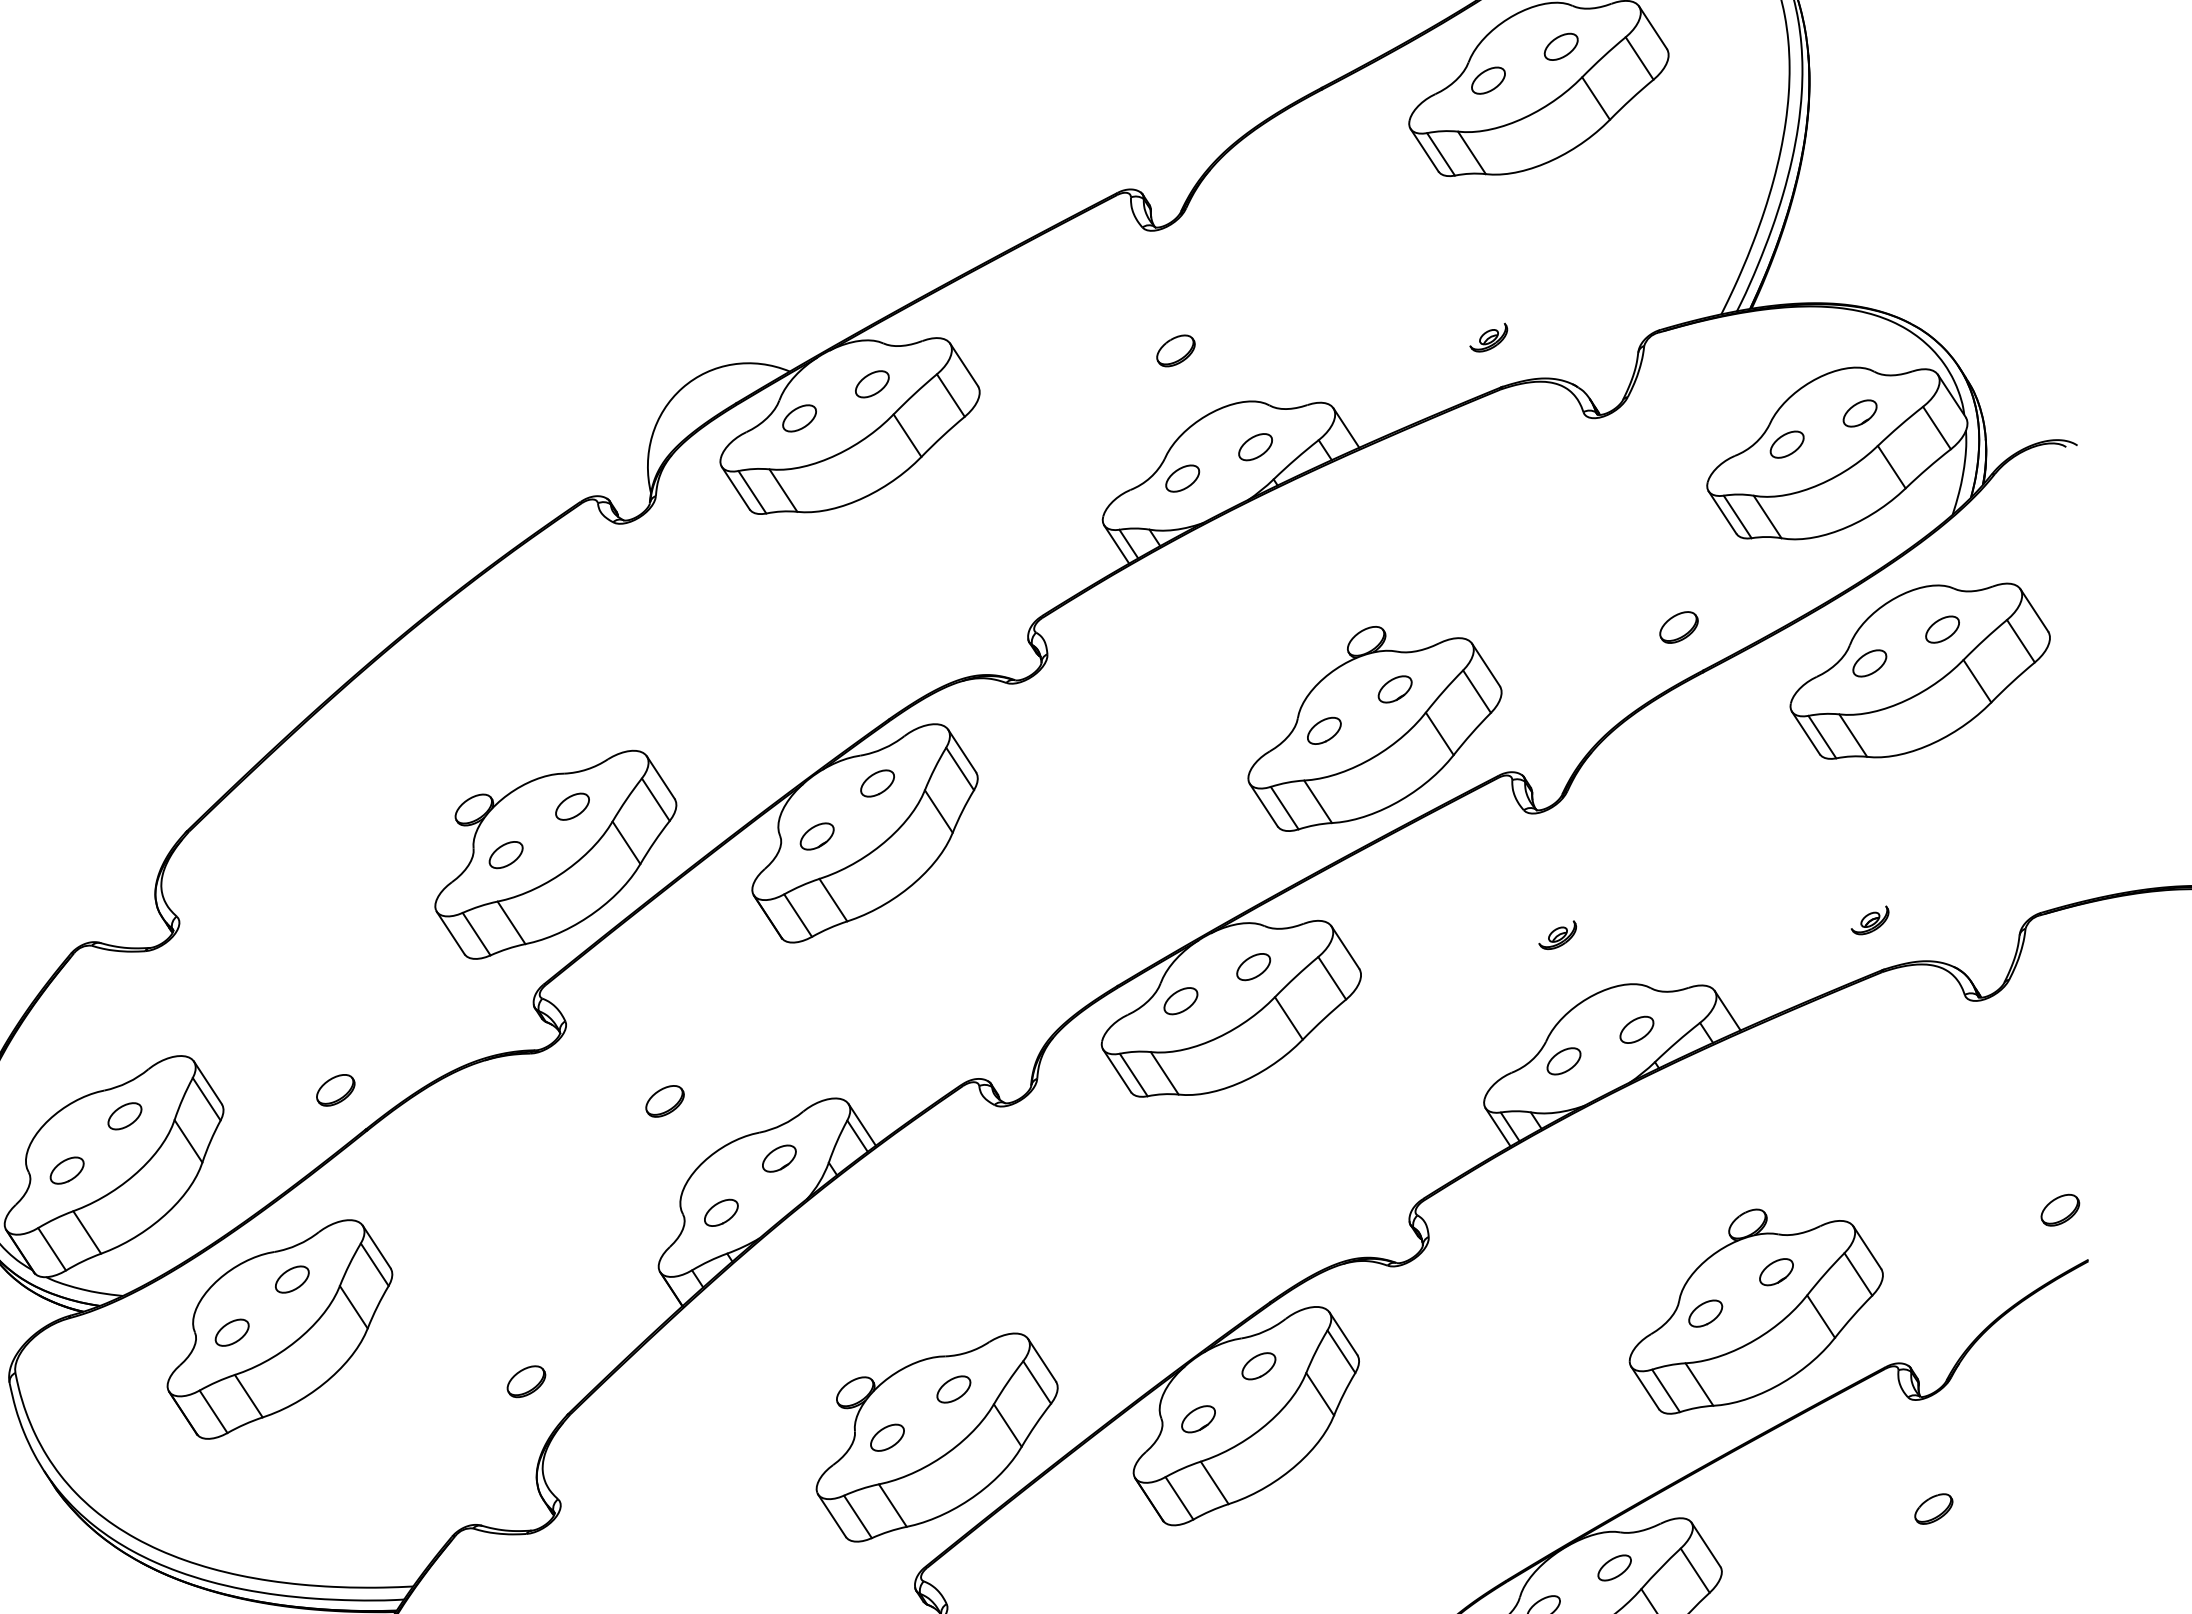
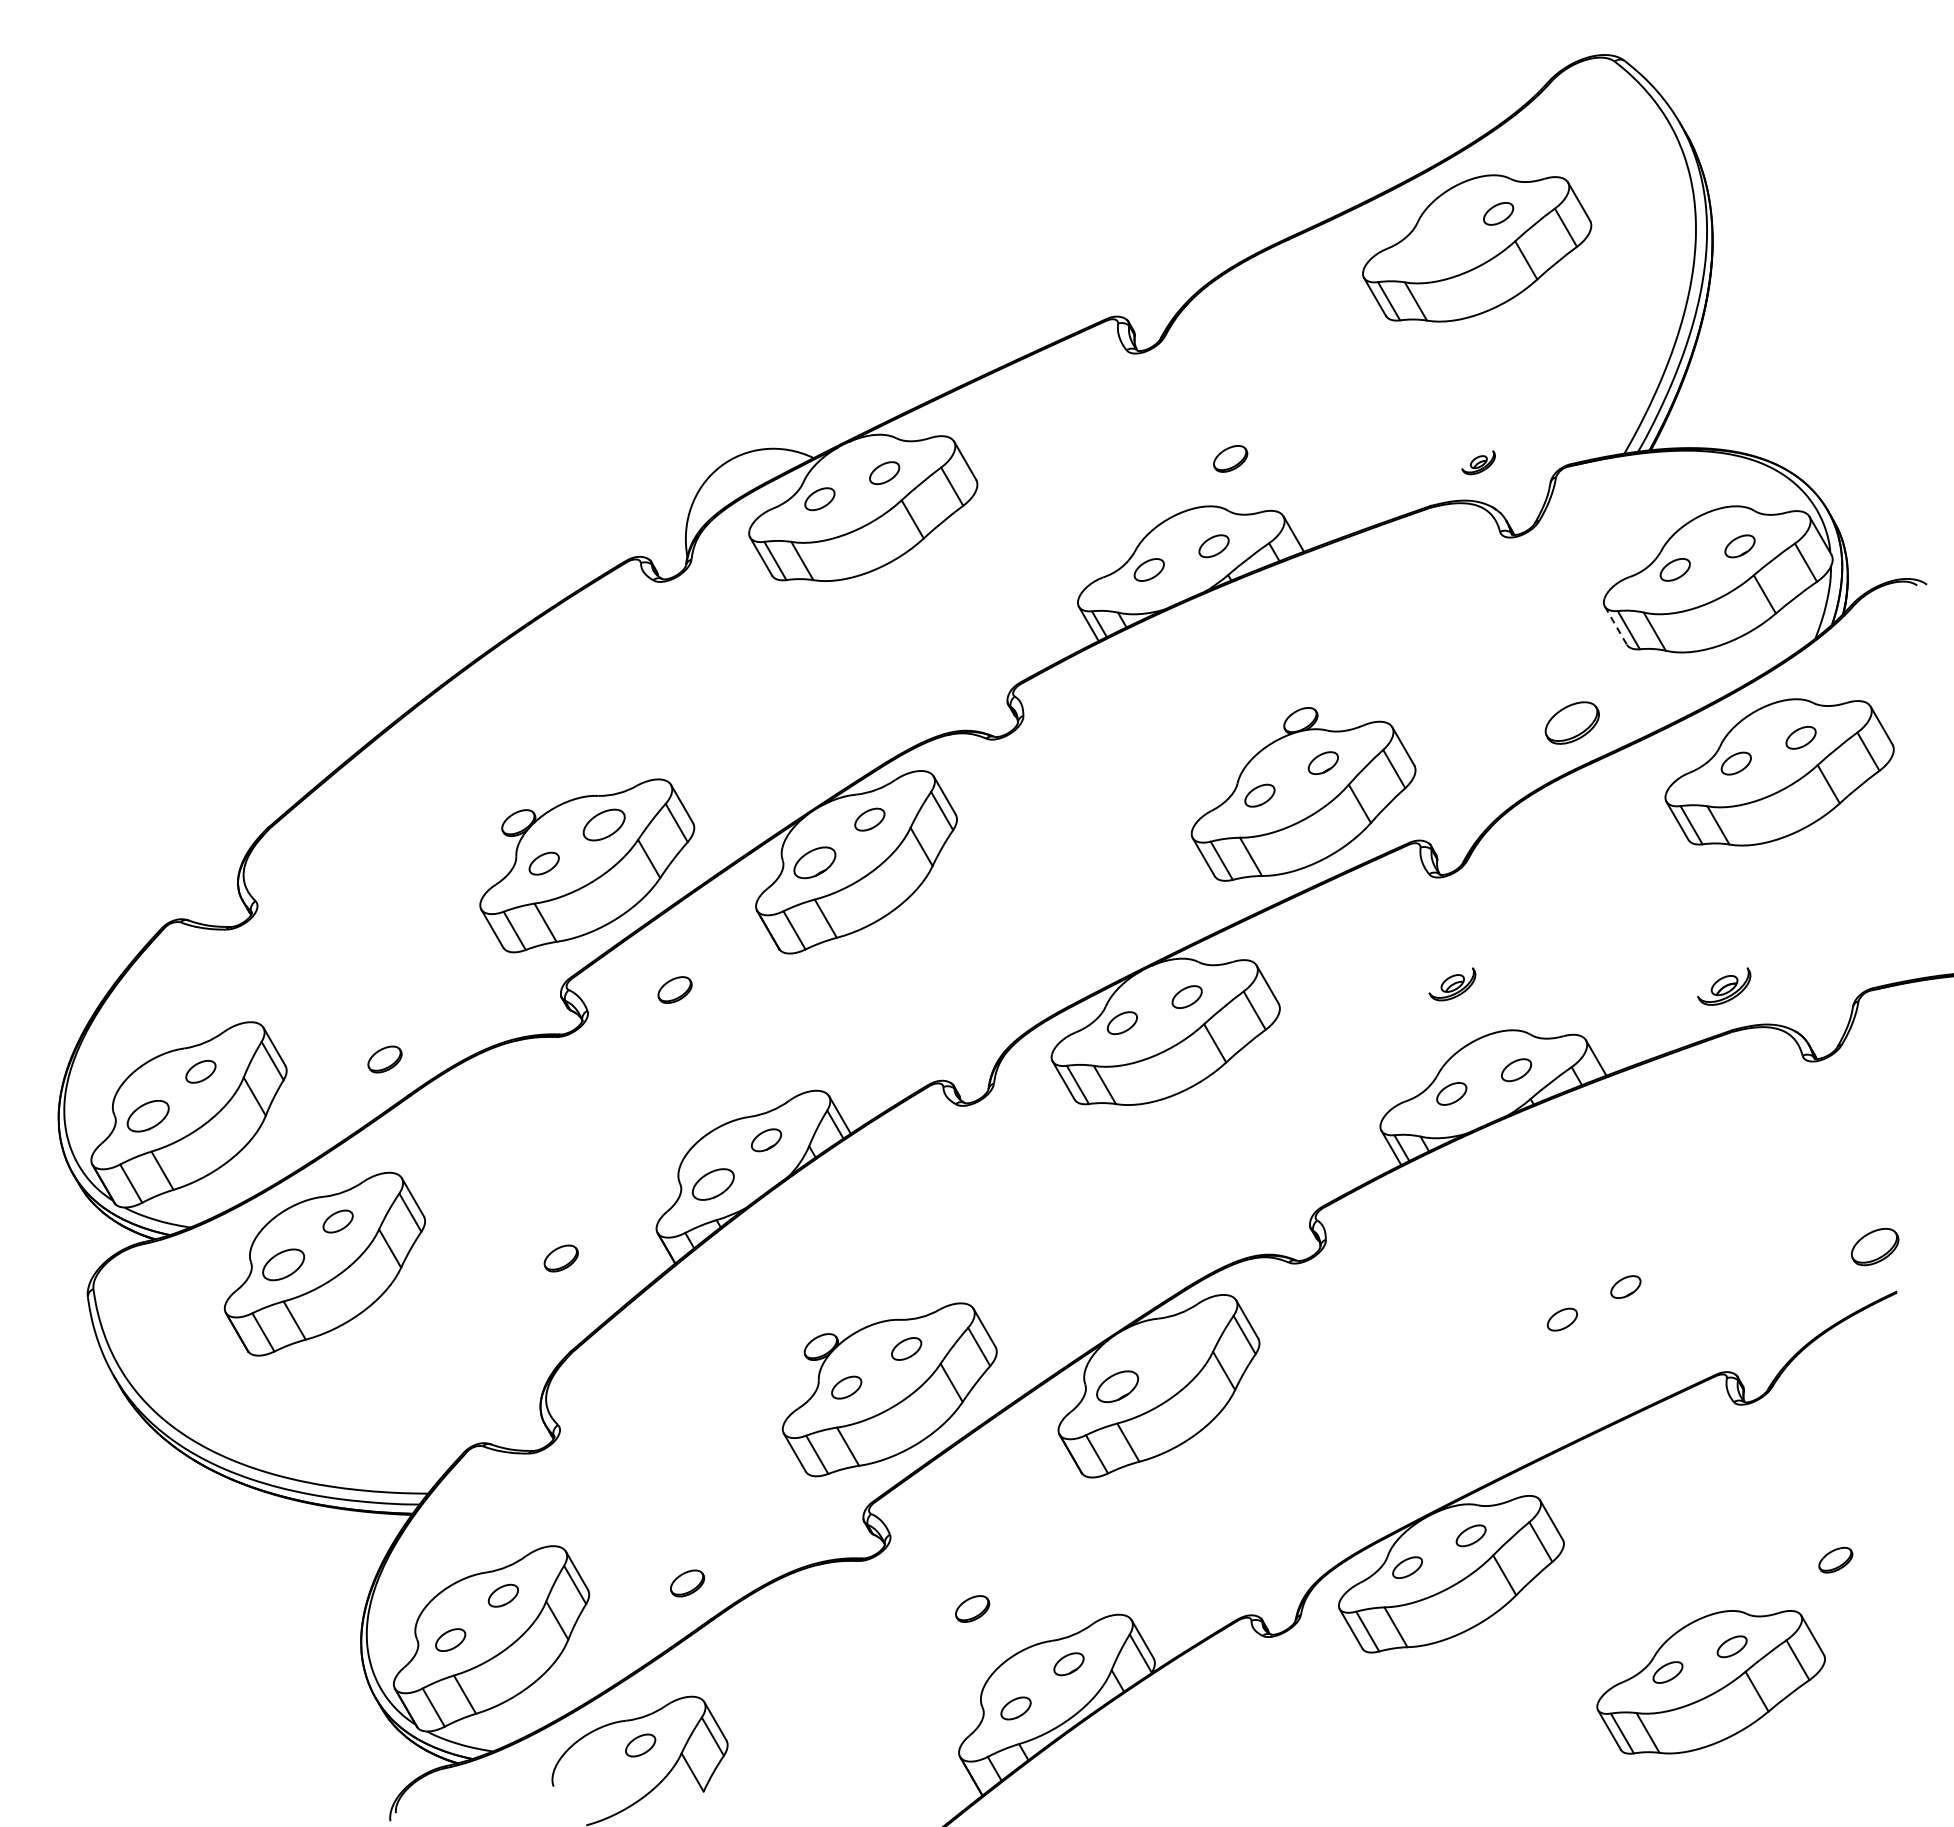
part: (1488, 80) -> (1433, 239), removed
part: (1488, 337) -> (1478, 462), moved
part: (1175, 350) -> (1230, 458), moved
line: (1723, 513) -> (1616, 626), solid -> dashed
part: (1678, 627) -> (1572, 723), size x1.6
part: (571, 806) -> (603, 824), size x1.4
part: (816, 836) -> (814, 862), size x1.4
part: (1869, 920) -> (1723, 986), size x1.6
part: (1557, 935) -> (1452, 984), size x1.4
part: (664, 1100) -> (674, 989), moved
part: (66, 1169) -> (147, 1115), size x1.4
part: (2059, 1210) -> (1874, 1247), size x1.4
part: (721, 1212) -> (713, 1184), size x1.4
part: (1755, 1309) -> (1605, 1318), removed
part: (231, 1332) -> (282, 1264), size x1.4
part: (1257, 1366) -> (1171, 1343), removed
part: (525, 1381) -> (560, 1258), moved
part: (1197, 1419) -> (1116, 1386), size x1.4
part: (1933, 1508) -> (1835, 1559), moved

